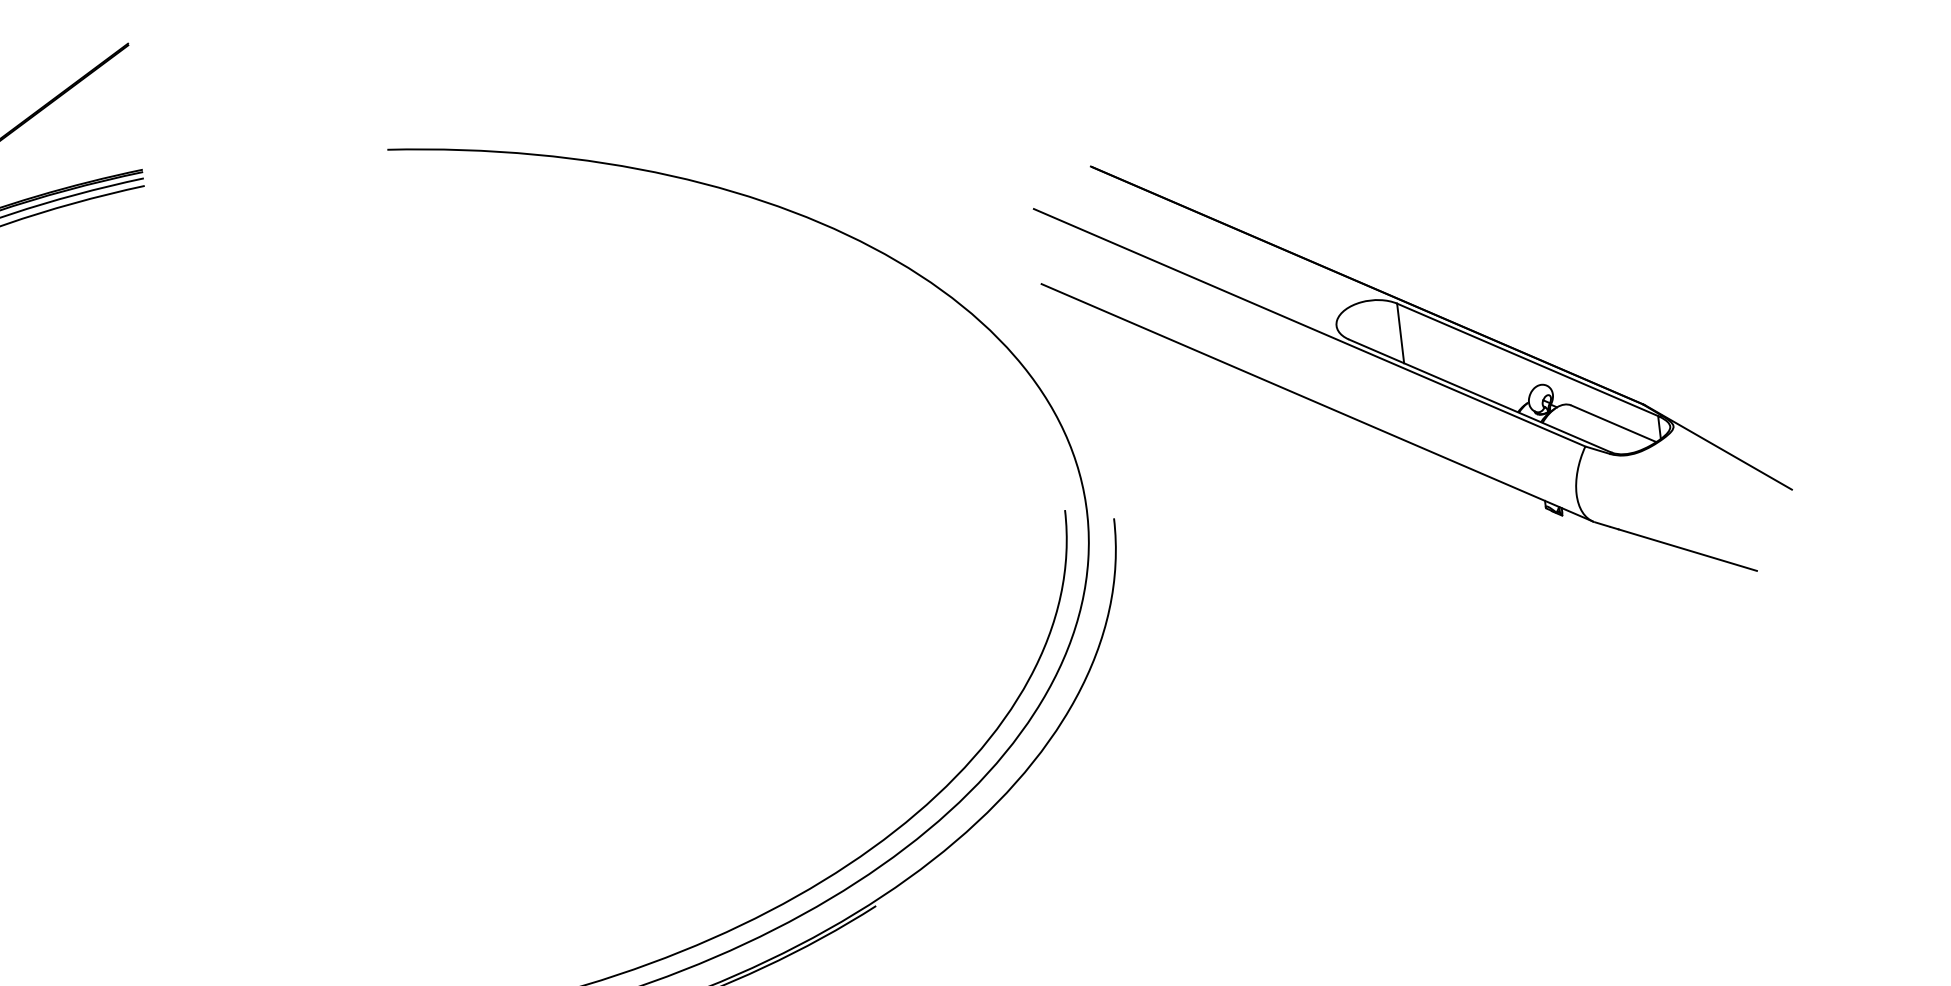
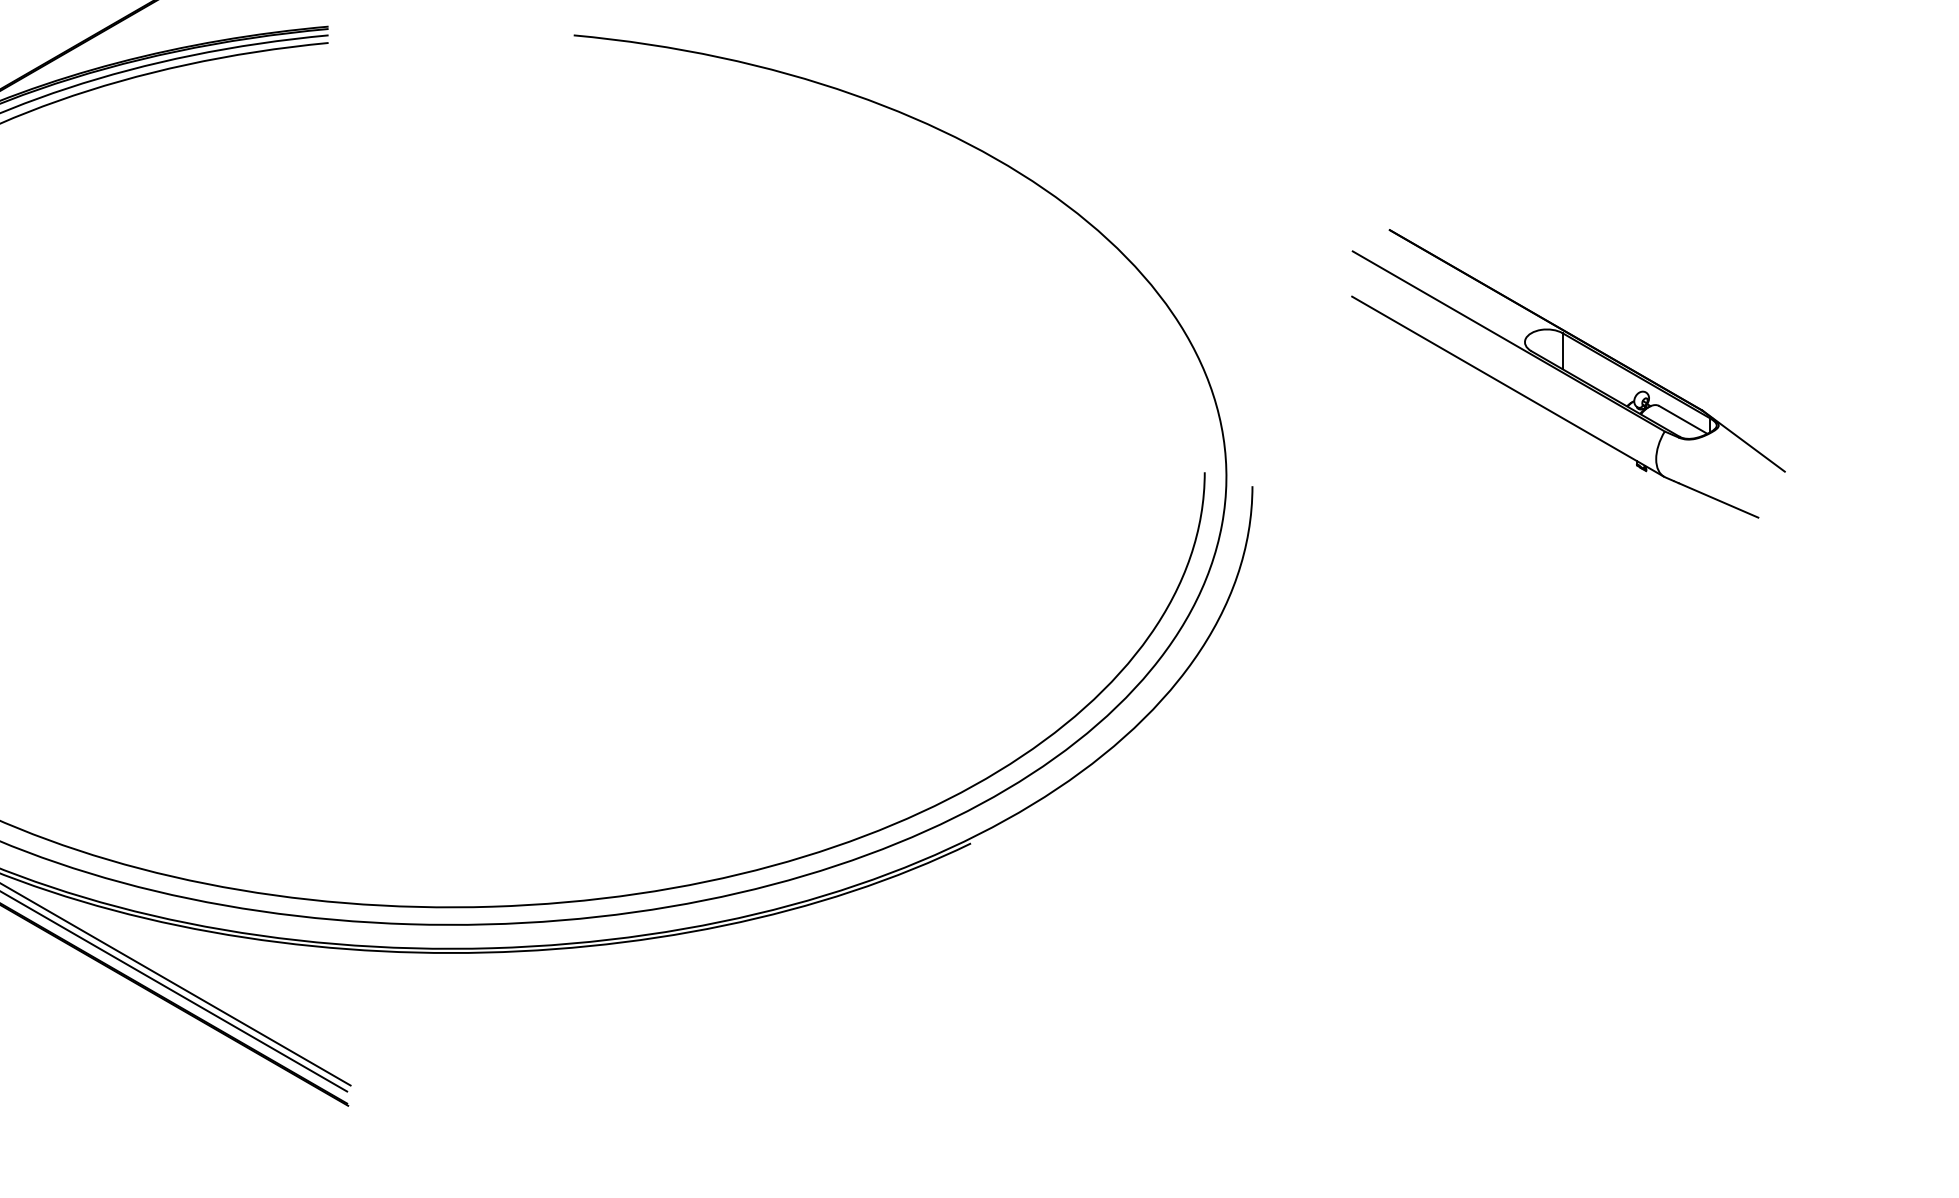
part: (1414, 369) -> (1568, 373), size x0.6

